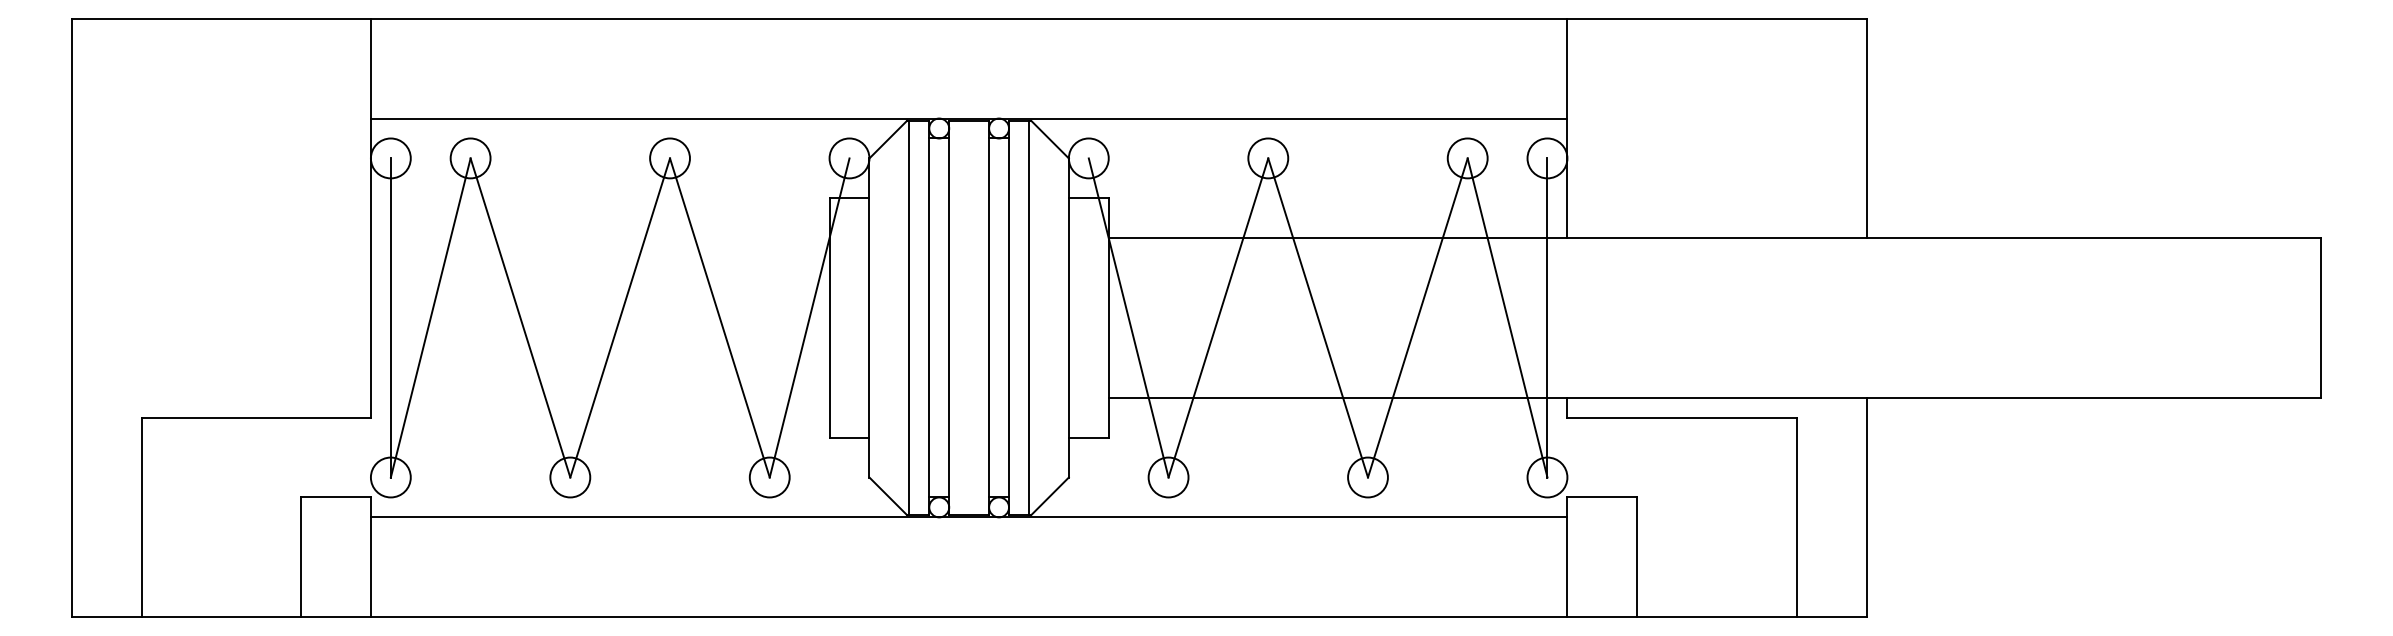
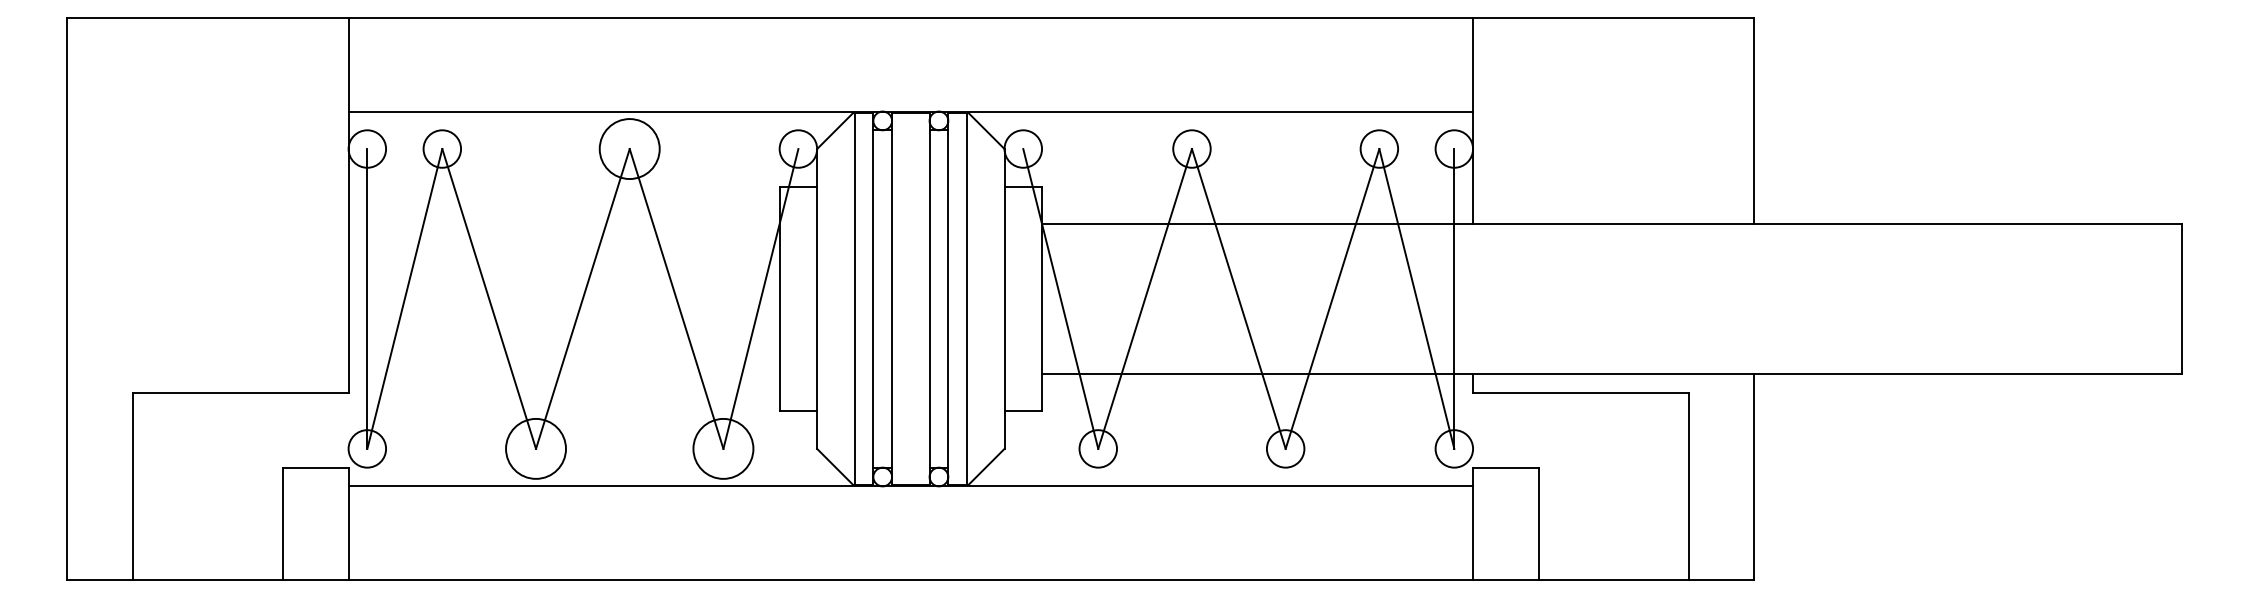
circle: (669, 158) -> (629, 149), size x1.6
circle: (570, 477) -> (536, 448), size x1.6
circle: (769, 477) -> (723, 448), size x1.6

